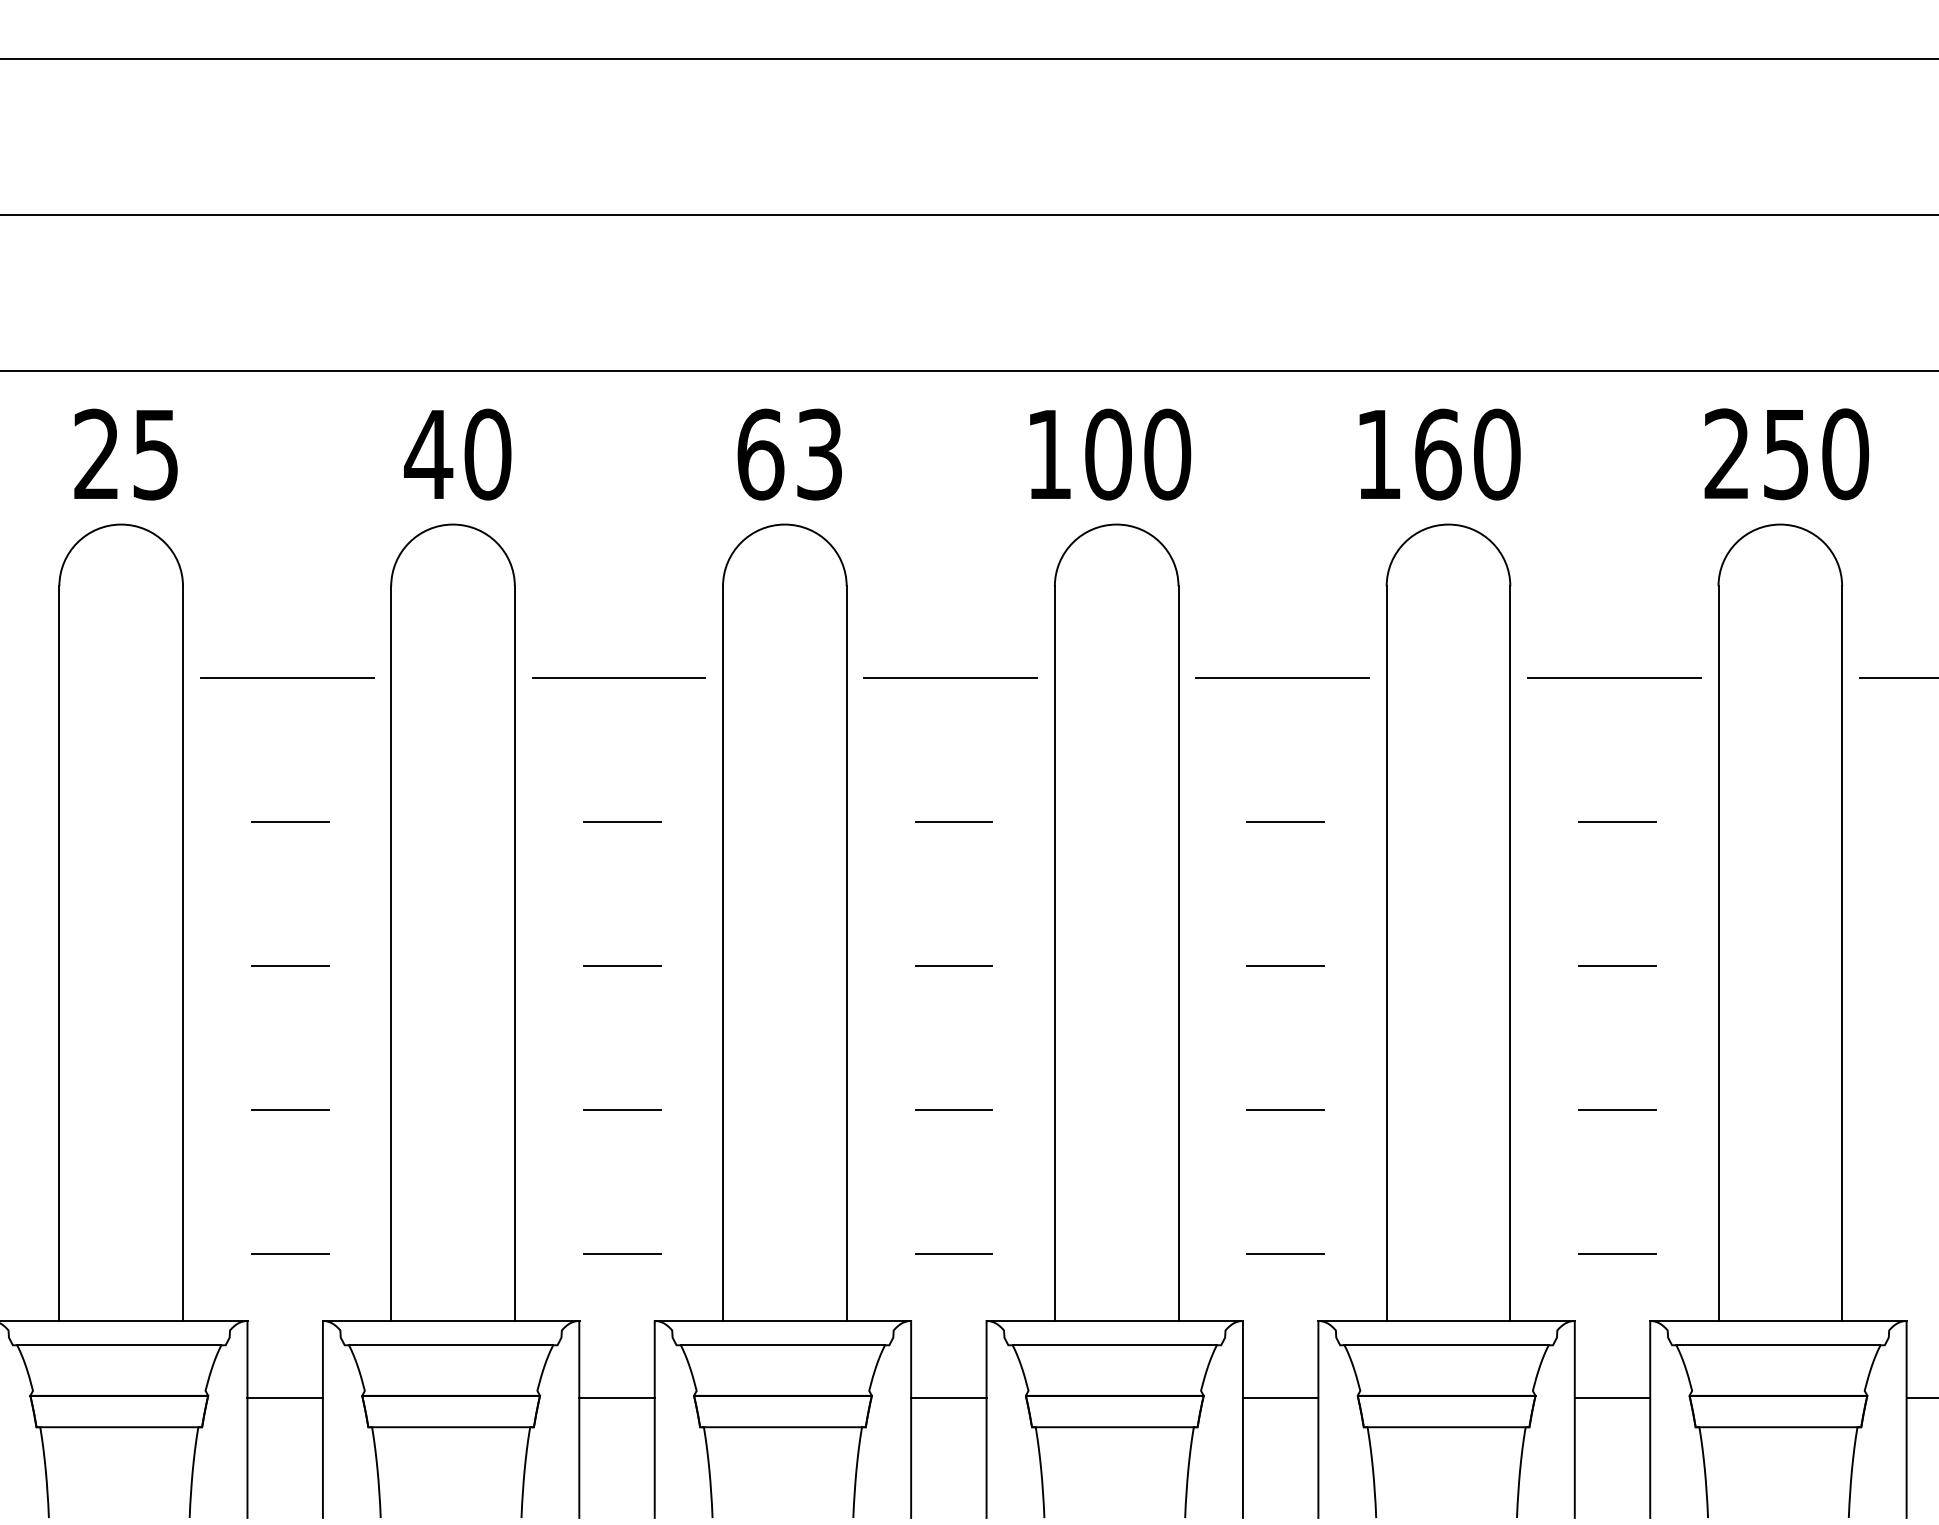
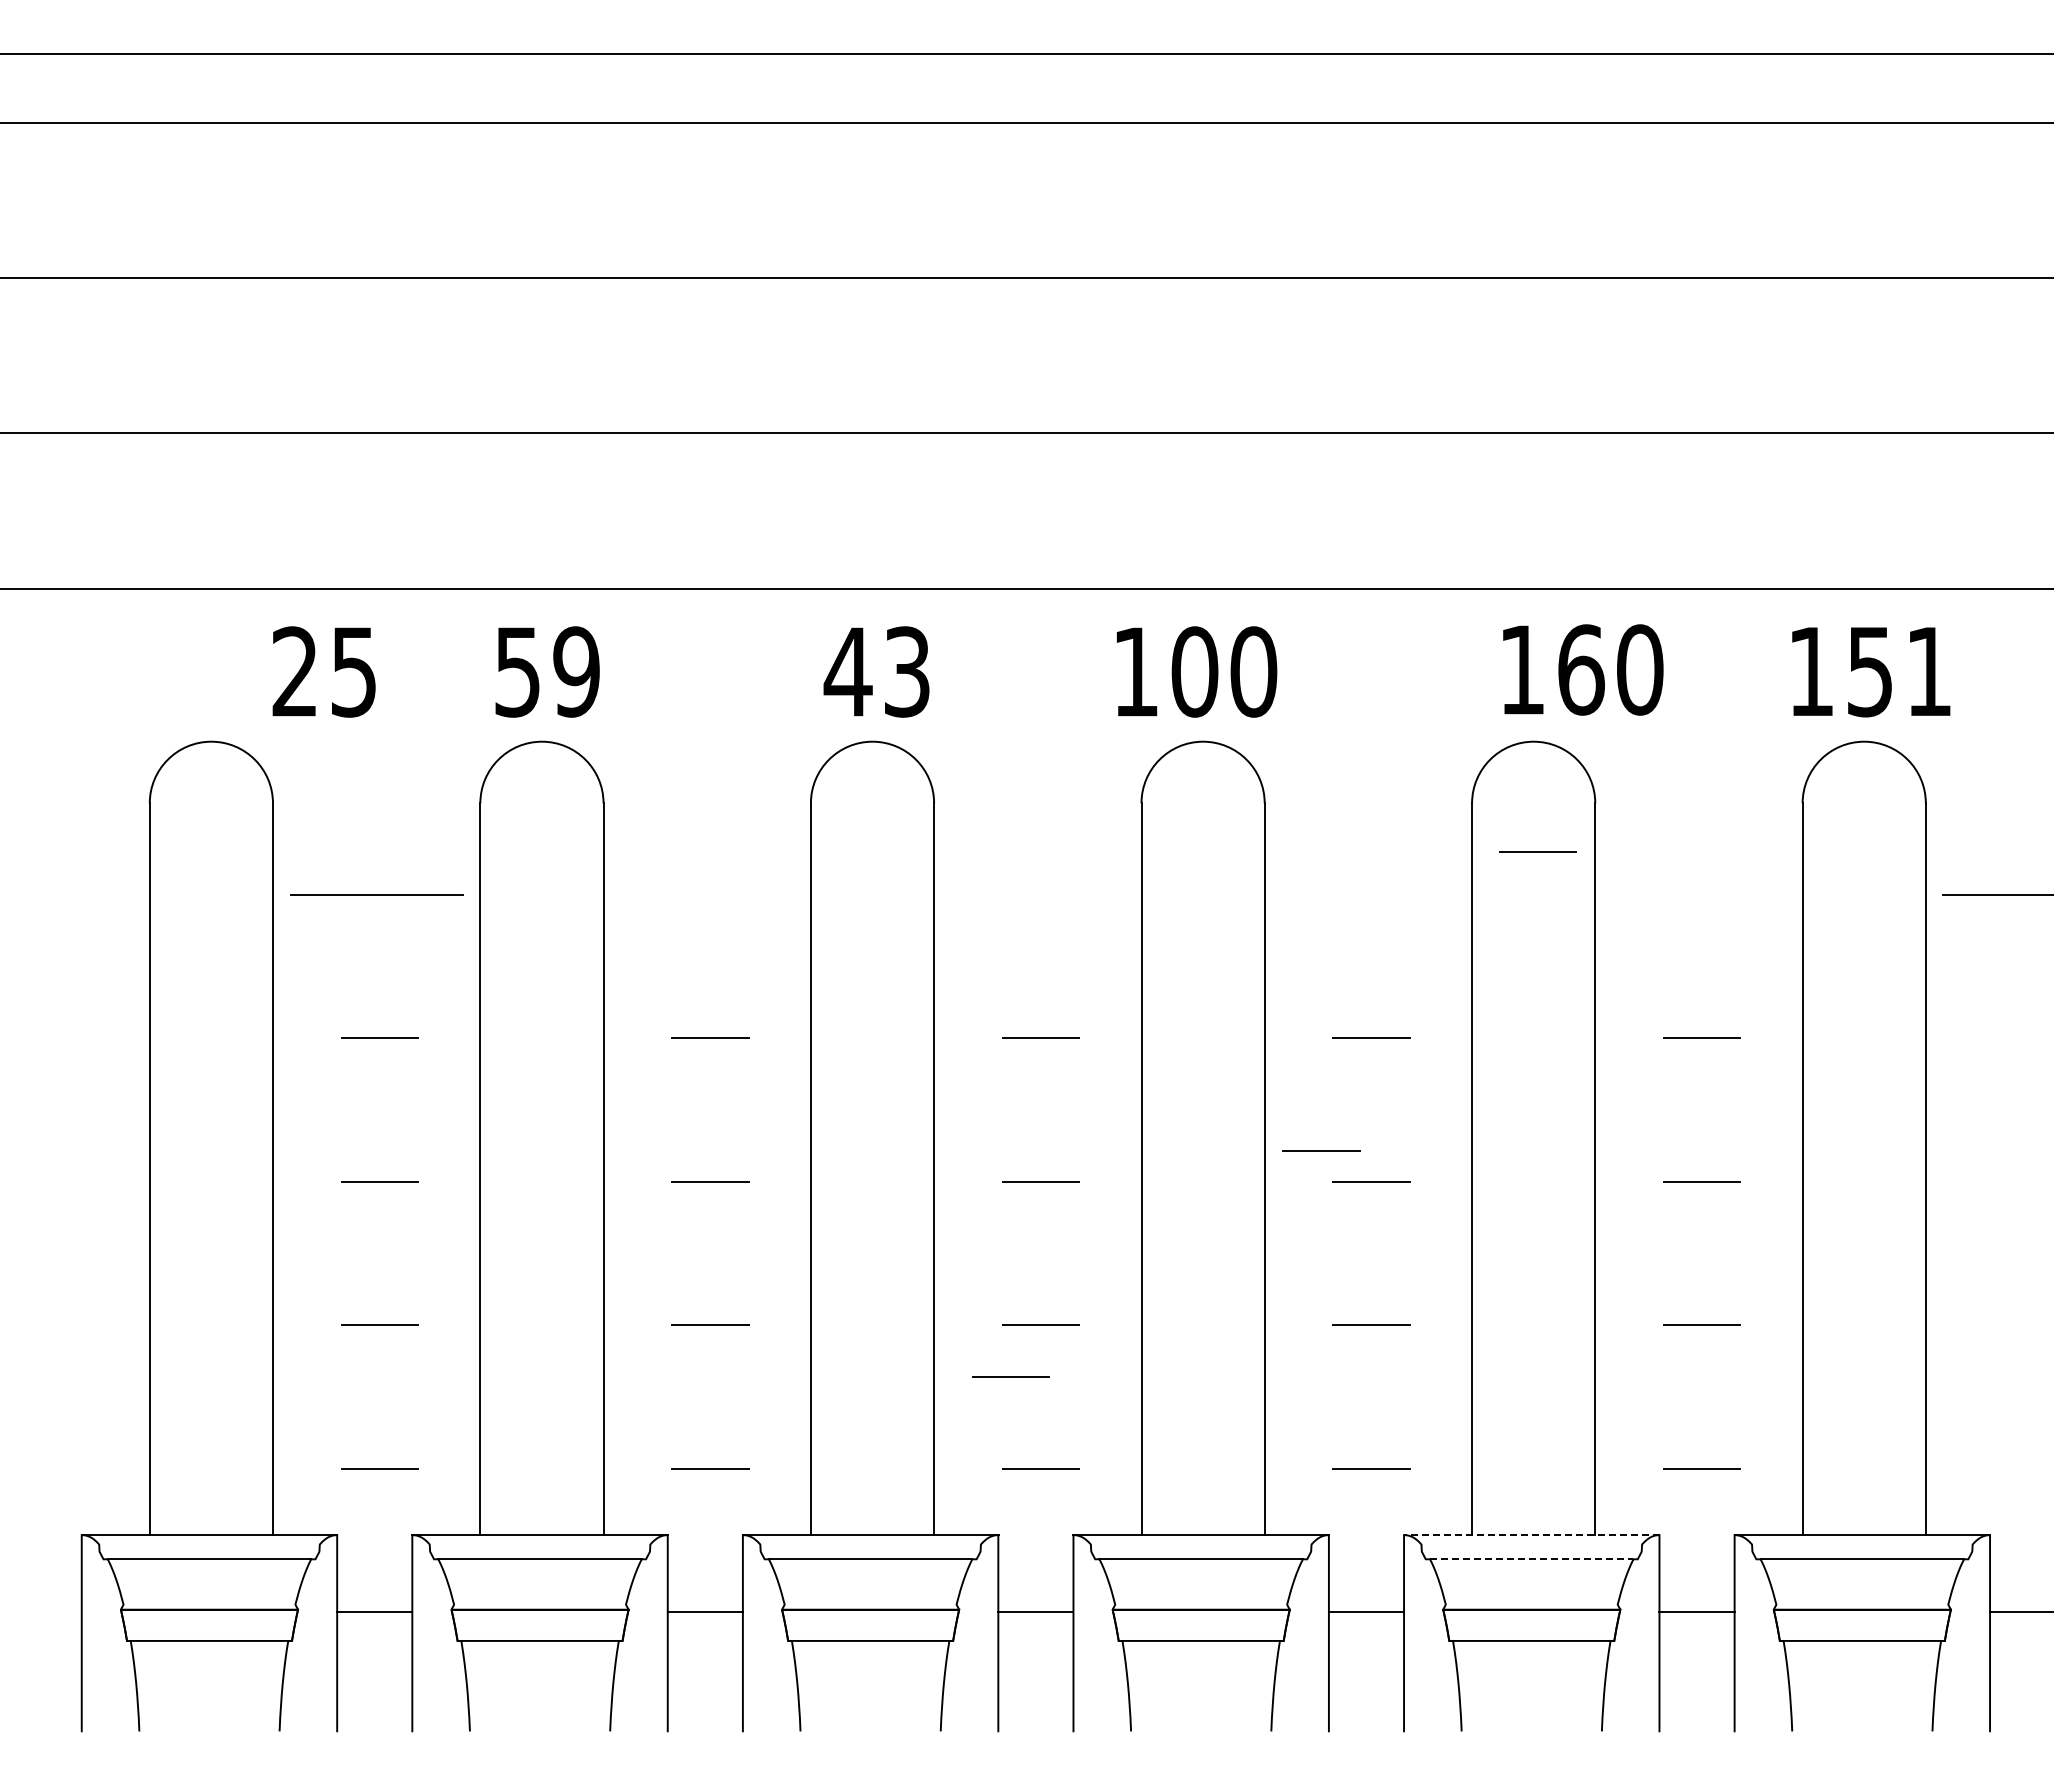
text: (125, 454) -> (323, 671), moved
text: (457, 454) -> (546, 671), 40 -> 59
text: (759, 454) -> (847, 671), 63 -> 43
text: (1440, 454) -> (1583, 669), moved
text: (1786, 454) -> (1870, 671), 250 -> 151
line: (1452, 634) -> (1537, 851), added
line: (619, 677) -> (707, 894), removed
line: (950, 677) -> (1037, 894), removed
line: (1282, 677) -> (1368, 894), removed
line: (1613, 677) -> (1698, 894), removed
line: (1235, 934) -> (1321, 1150), added
line: (923, 1161) -> (1010, 1376), added
line: (1446, 1321) -> (1531, 1535), solid -> dashed
line: (1446, 1345) -> (1531, 1559), solid -> dashed

